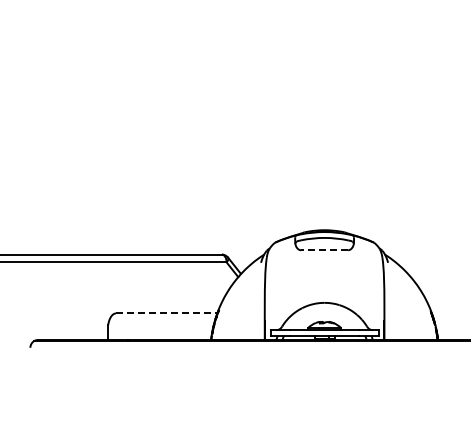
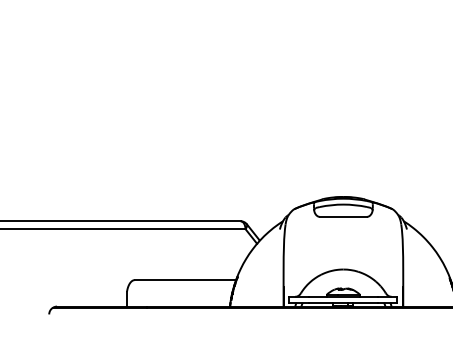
line: (324, 250) -> (343, 217), dashed -> solid
line: (166, 313) -> (185, 280), dashed -> solid

